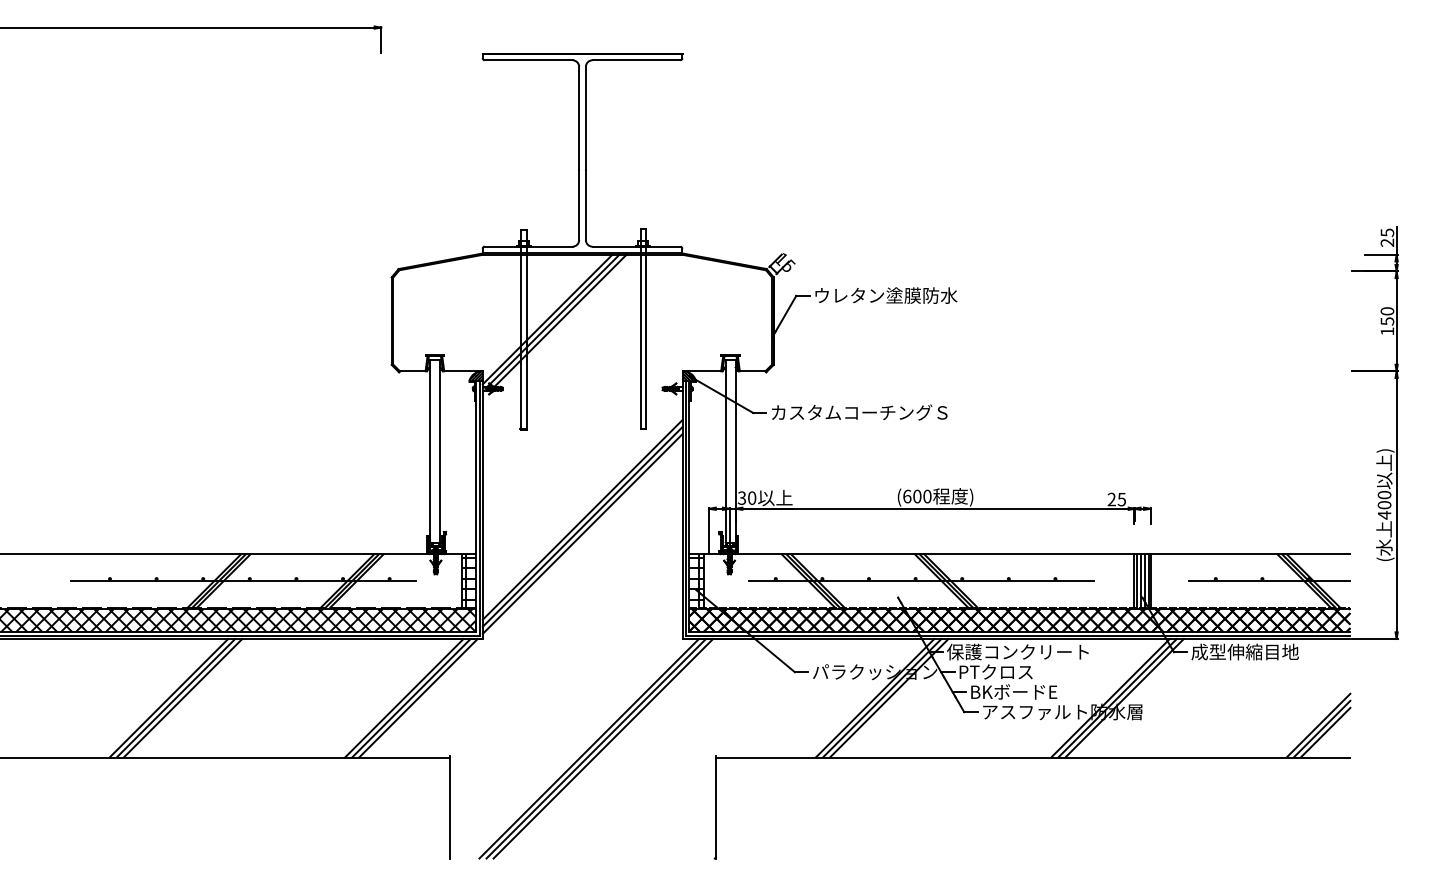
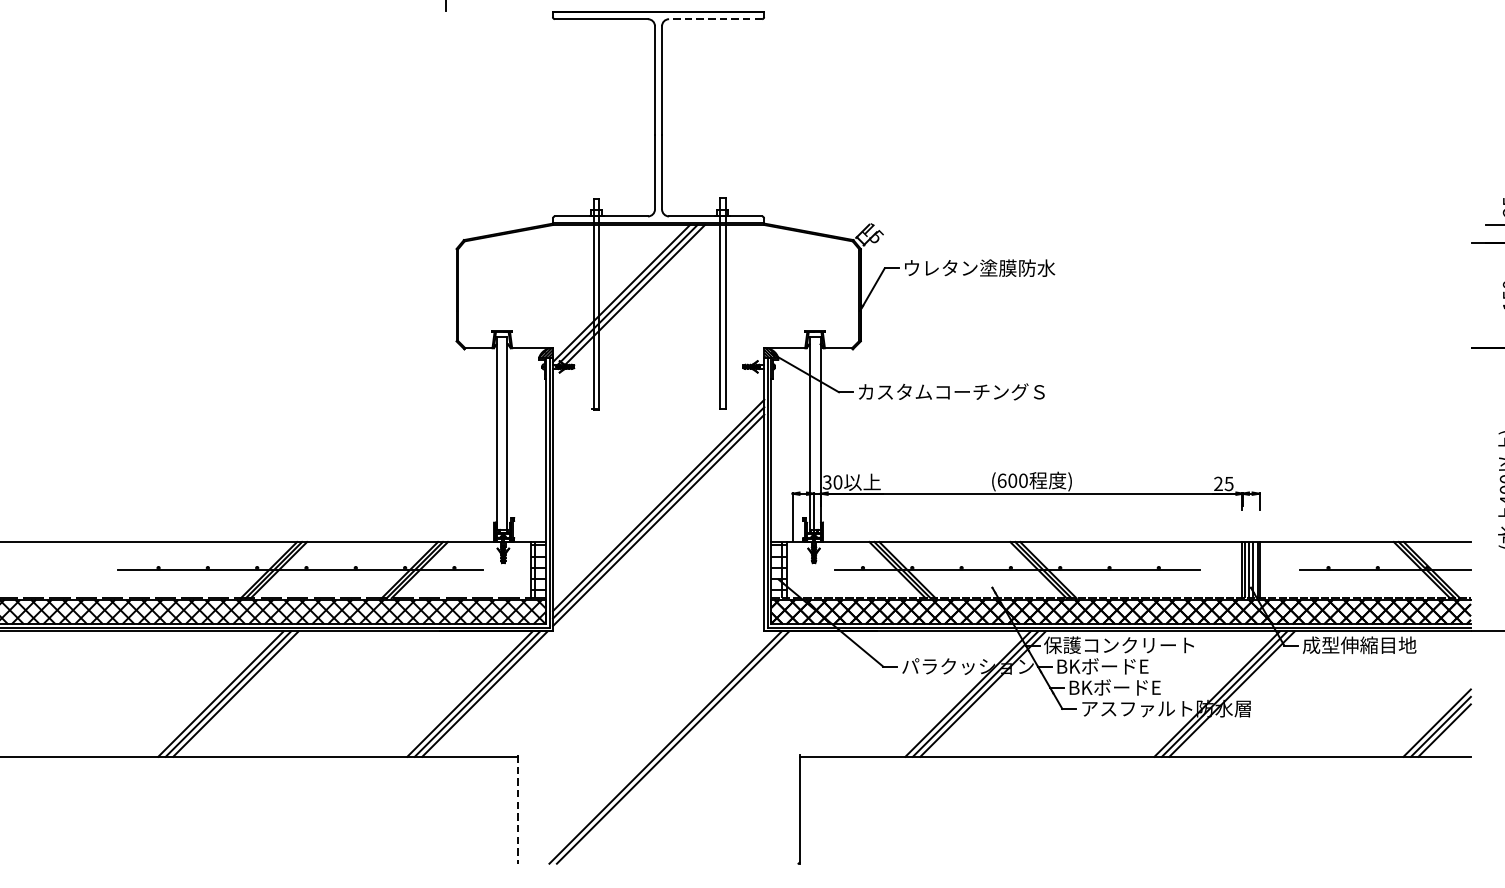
line: (636, 60) -> (715, 19), solid -> dashed
text: (1003, 671) -> (1103, 665), PTクロス -> BKボードE
line: (603, 748) -> (680, 747), removed
line: (449, 807) -> (517, 809), solid -> dashed

